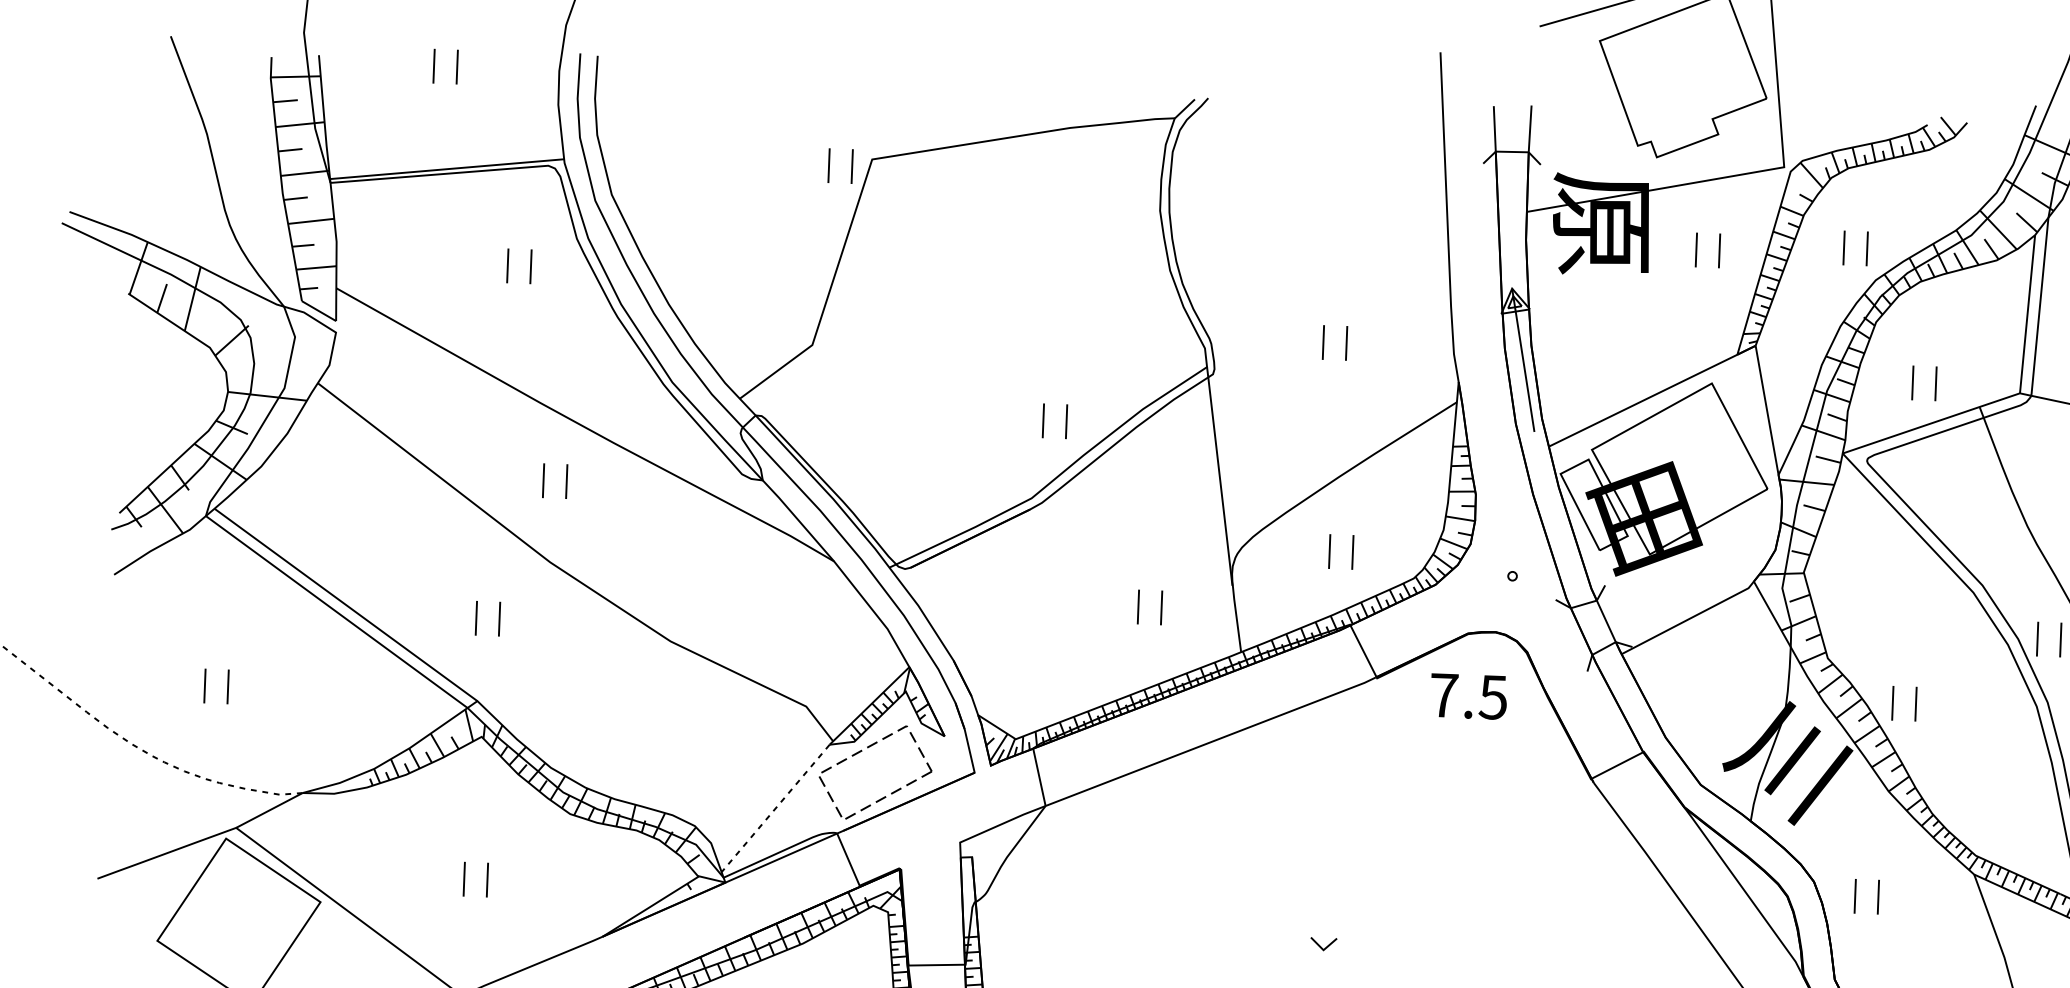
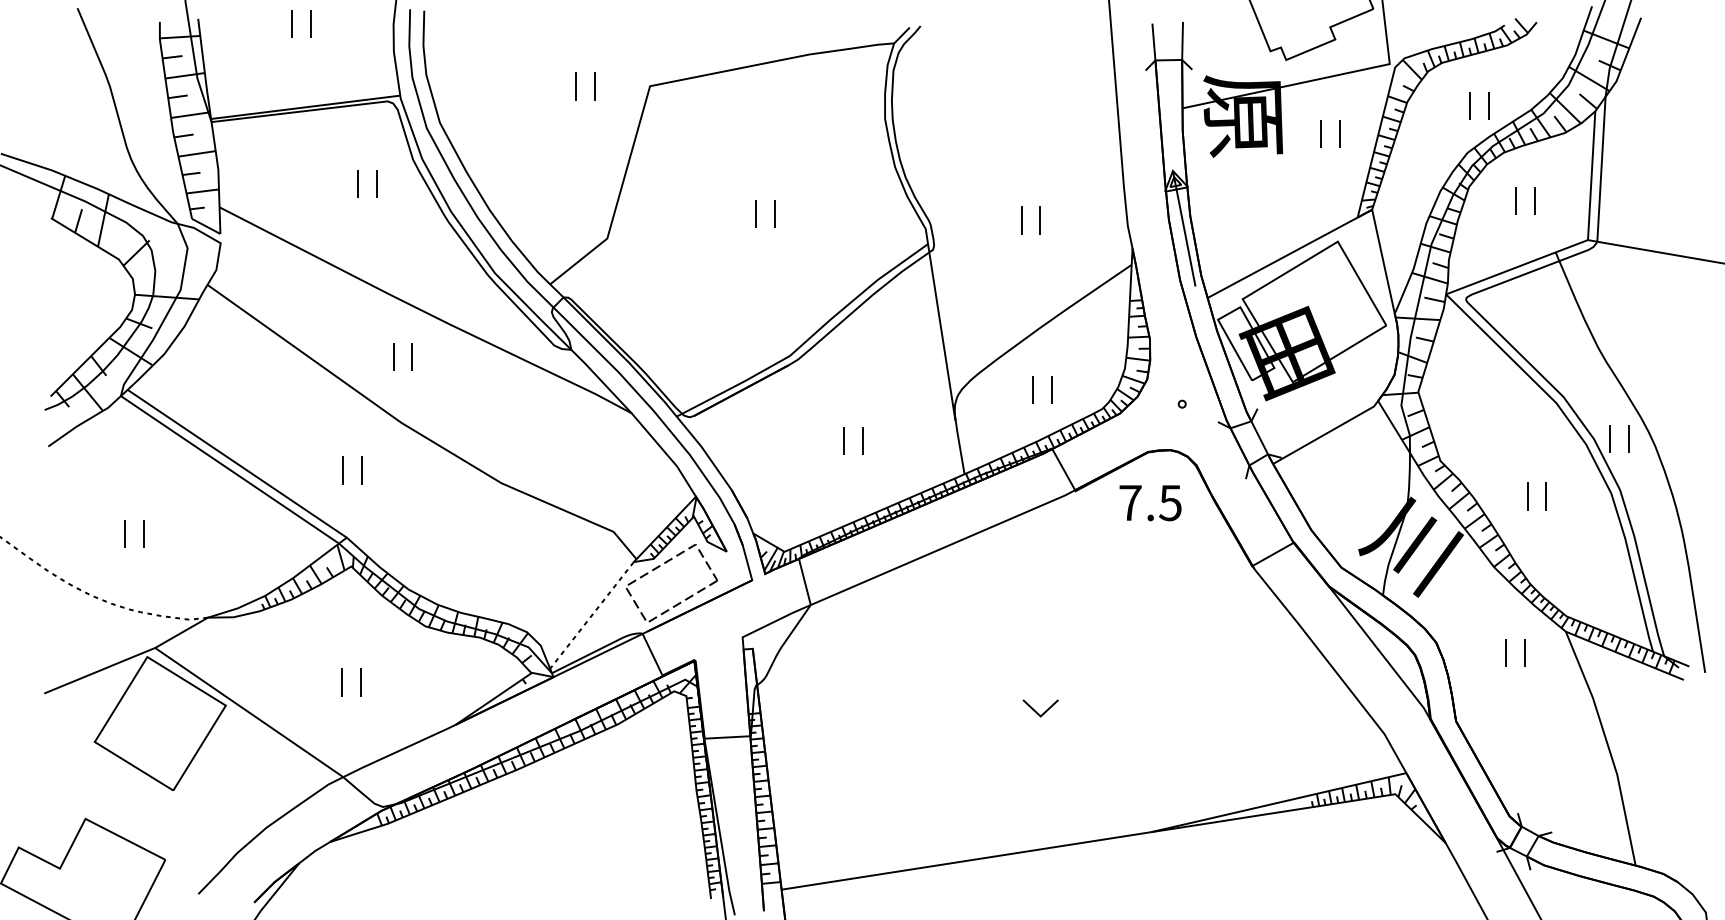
part: (829, 165) -> (576, 86), moved
part: (1844, 247) -> (1470, 105), moved
part: (1913, 382) -> (1516, 200), moved
part: (1044, 420) -> (756, 213), moved
part: (1139, 606) -> (844, 440), moved
part: (1894, 703) -> (1528, 496), moved
part: (1855, 895) -> (1506, 652), moved
part: (1323, 944) -> (1040, 708), size x1.67

